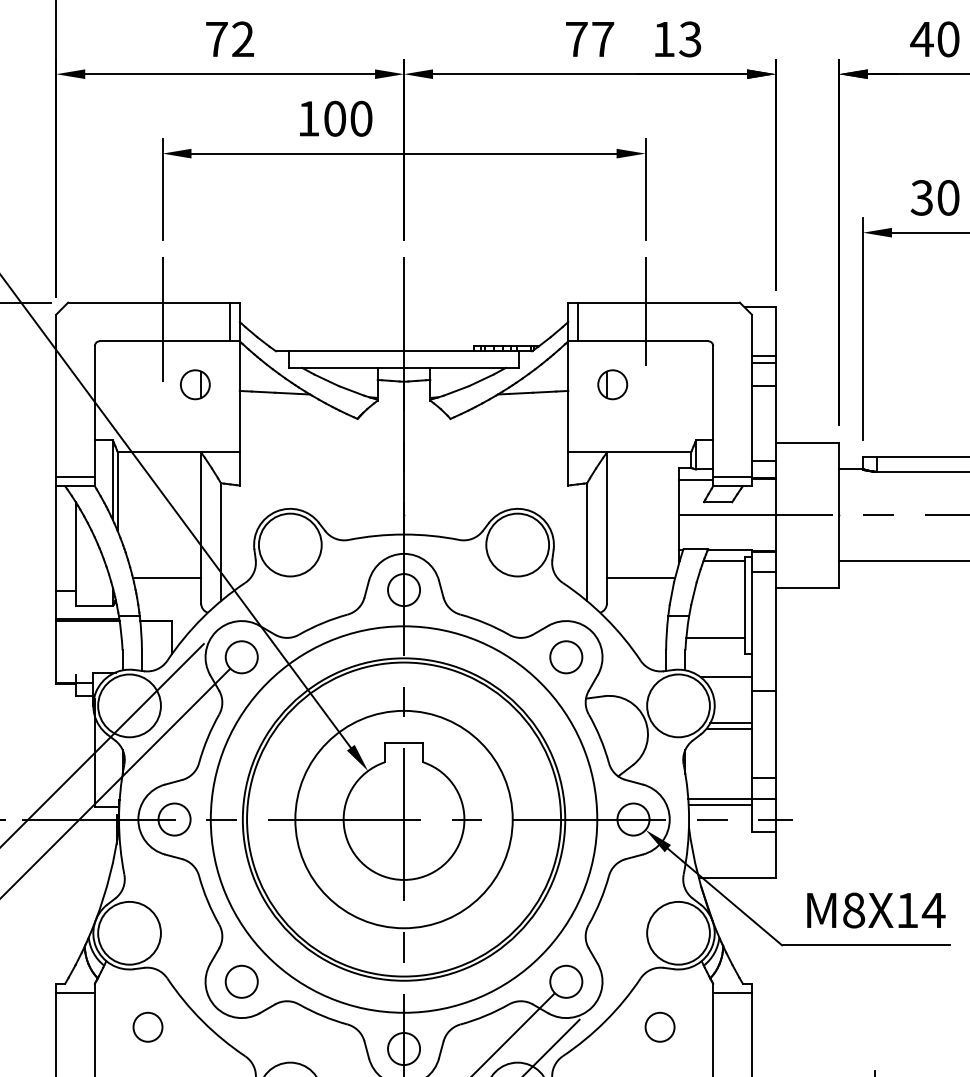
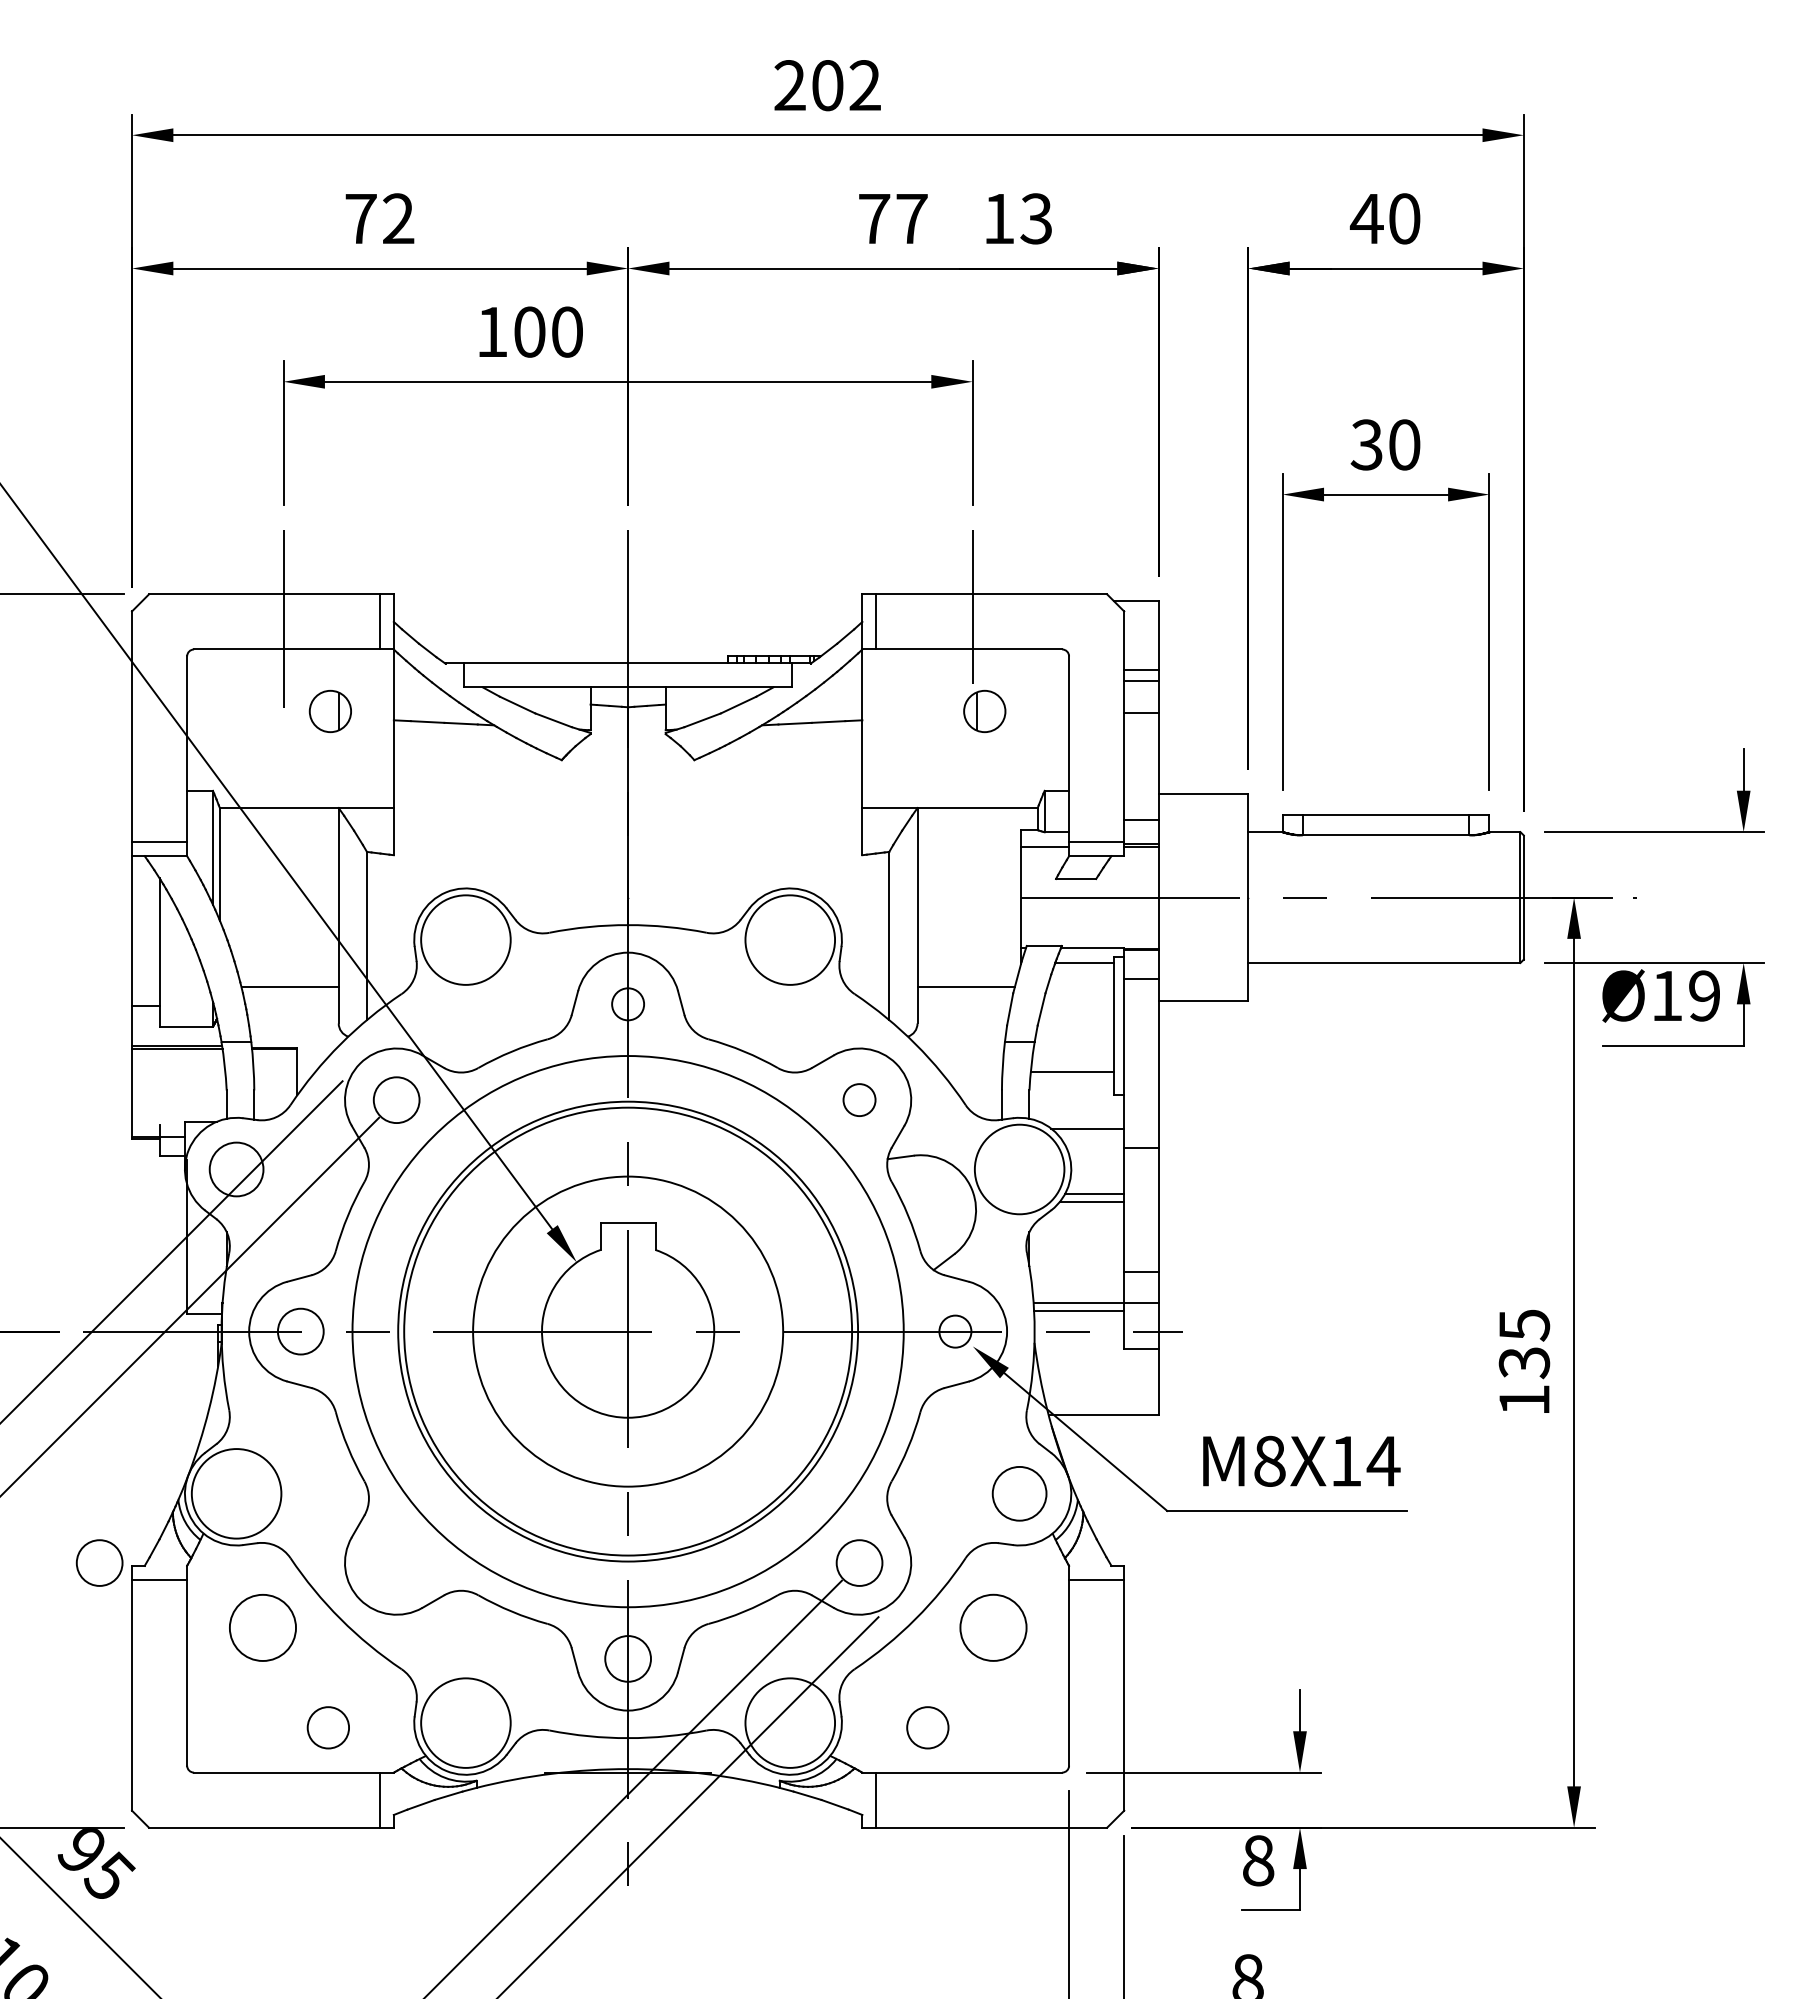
part: (612, 384) -> (984, 710), moved
circle: (404, 590) -> (628, 1004), size x0.7
circle: (566, 656) -> (859, 1099), size x0.7
circle: (129, 705) -> (236, 1169), size x0.6
circle: (633, 819) -> (955, 1331), size x0.7
circle: (678, 933) -> (1019, 1493), size x0.6
circle: (241, 981) -> (99, 1562), moved
circle: (147, 1026) -> (262, 1627), size x1.6
circle: (659, 1026) -> (992, 1627), size x1.6

